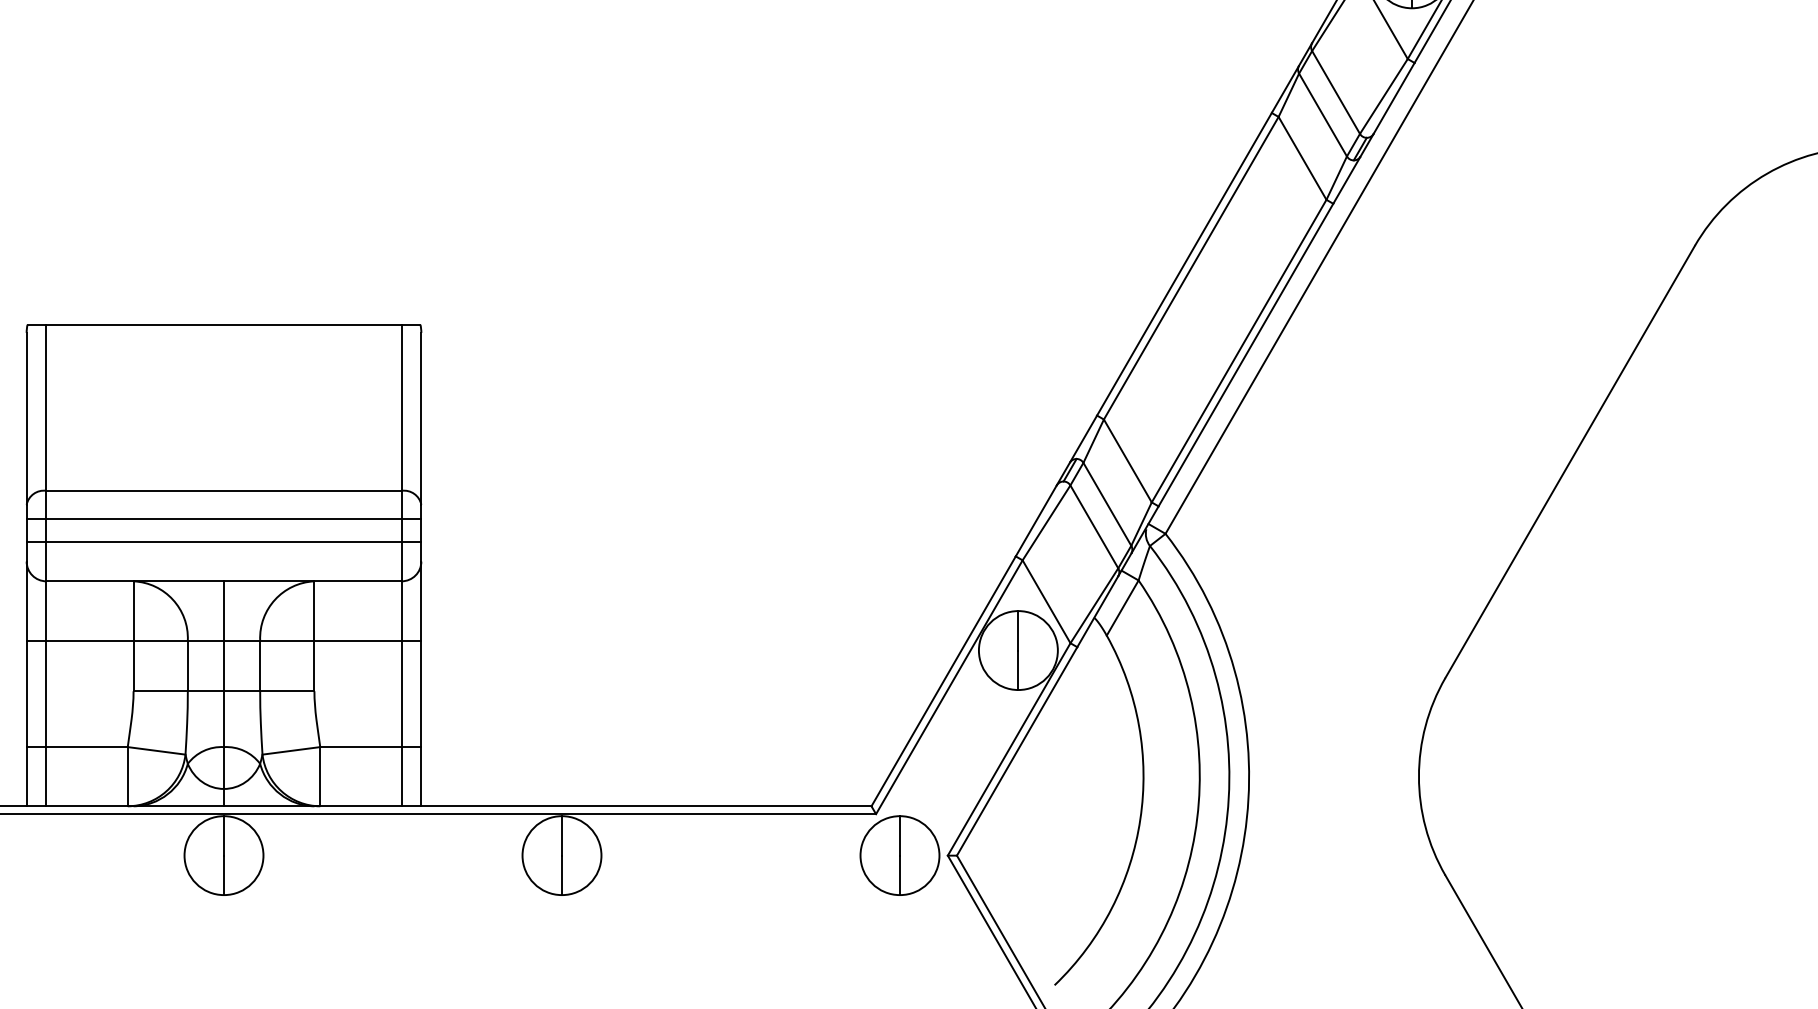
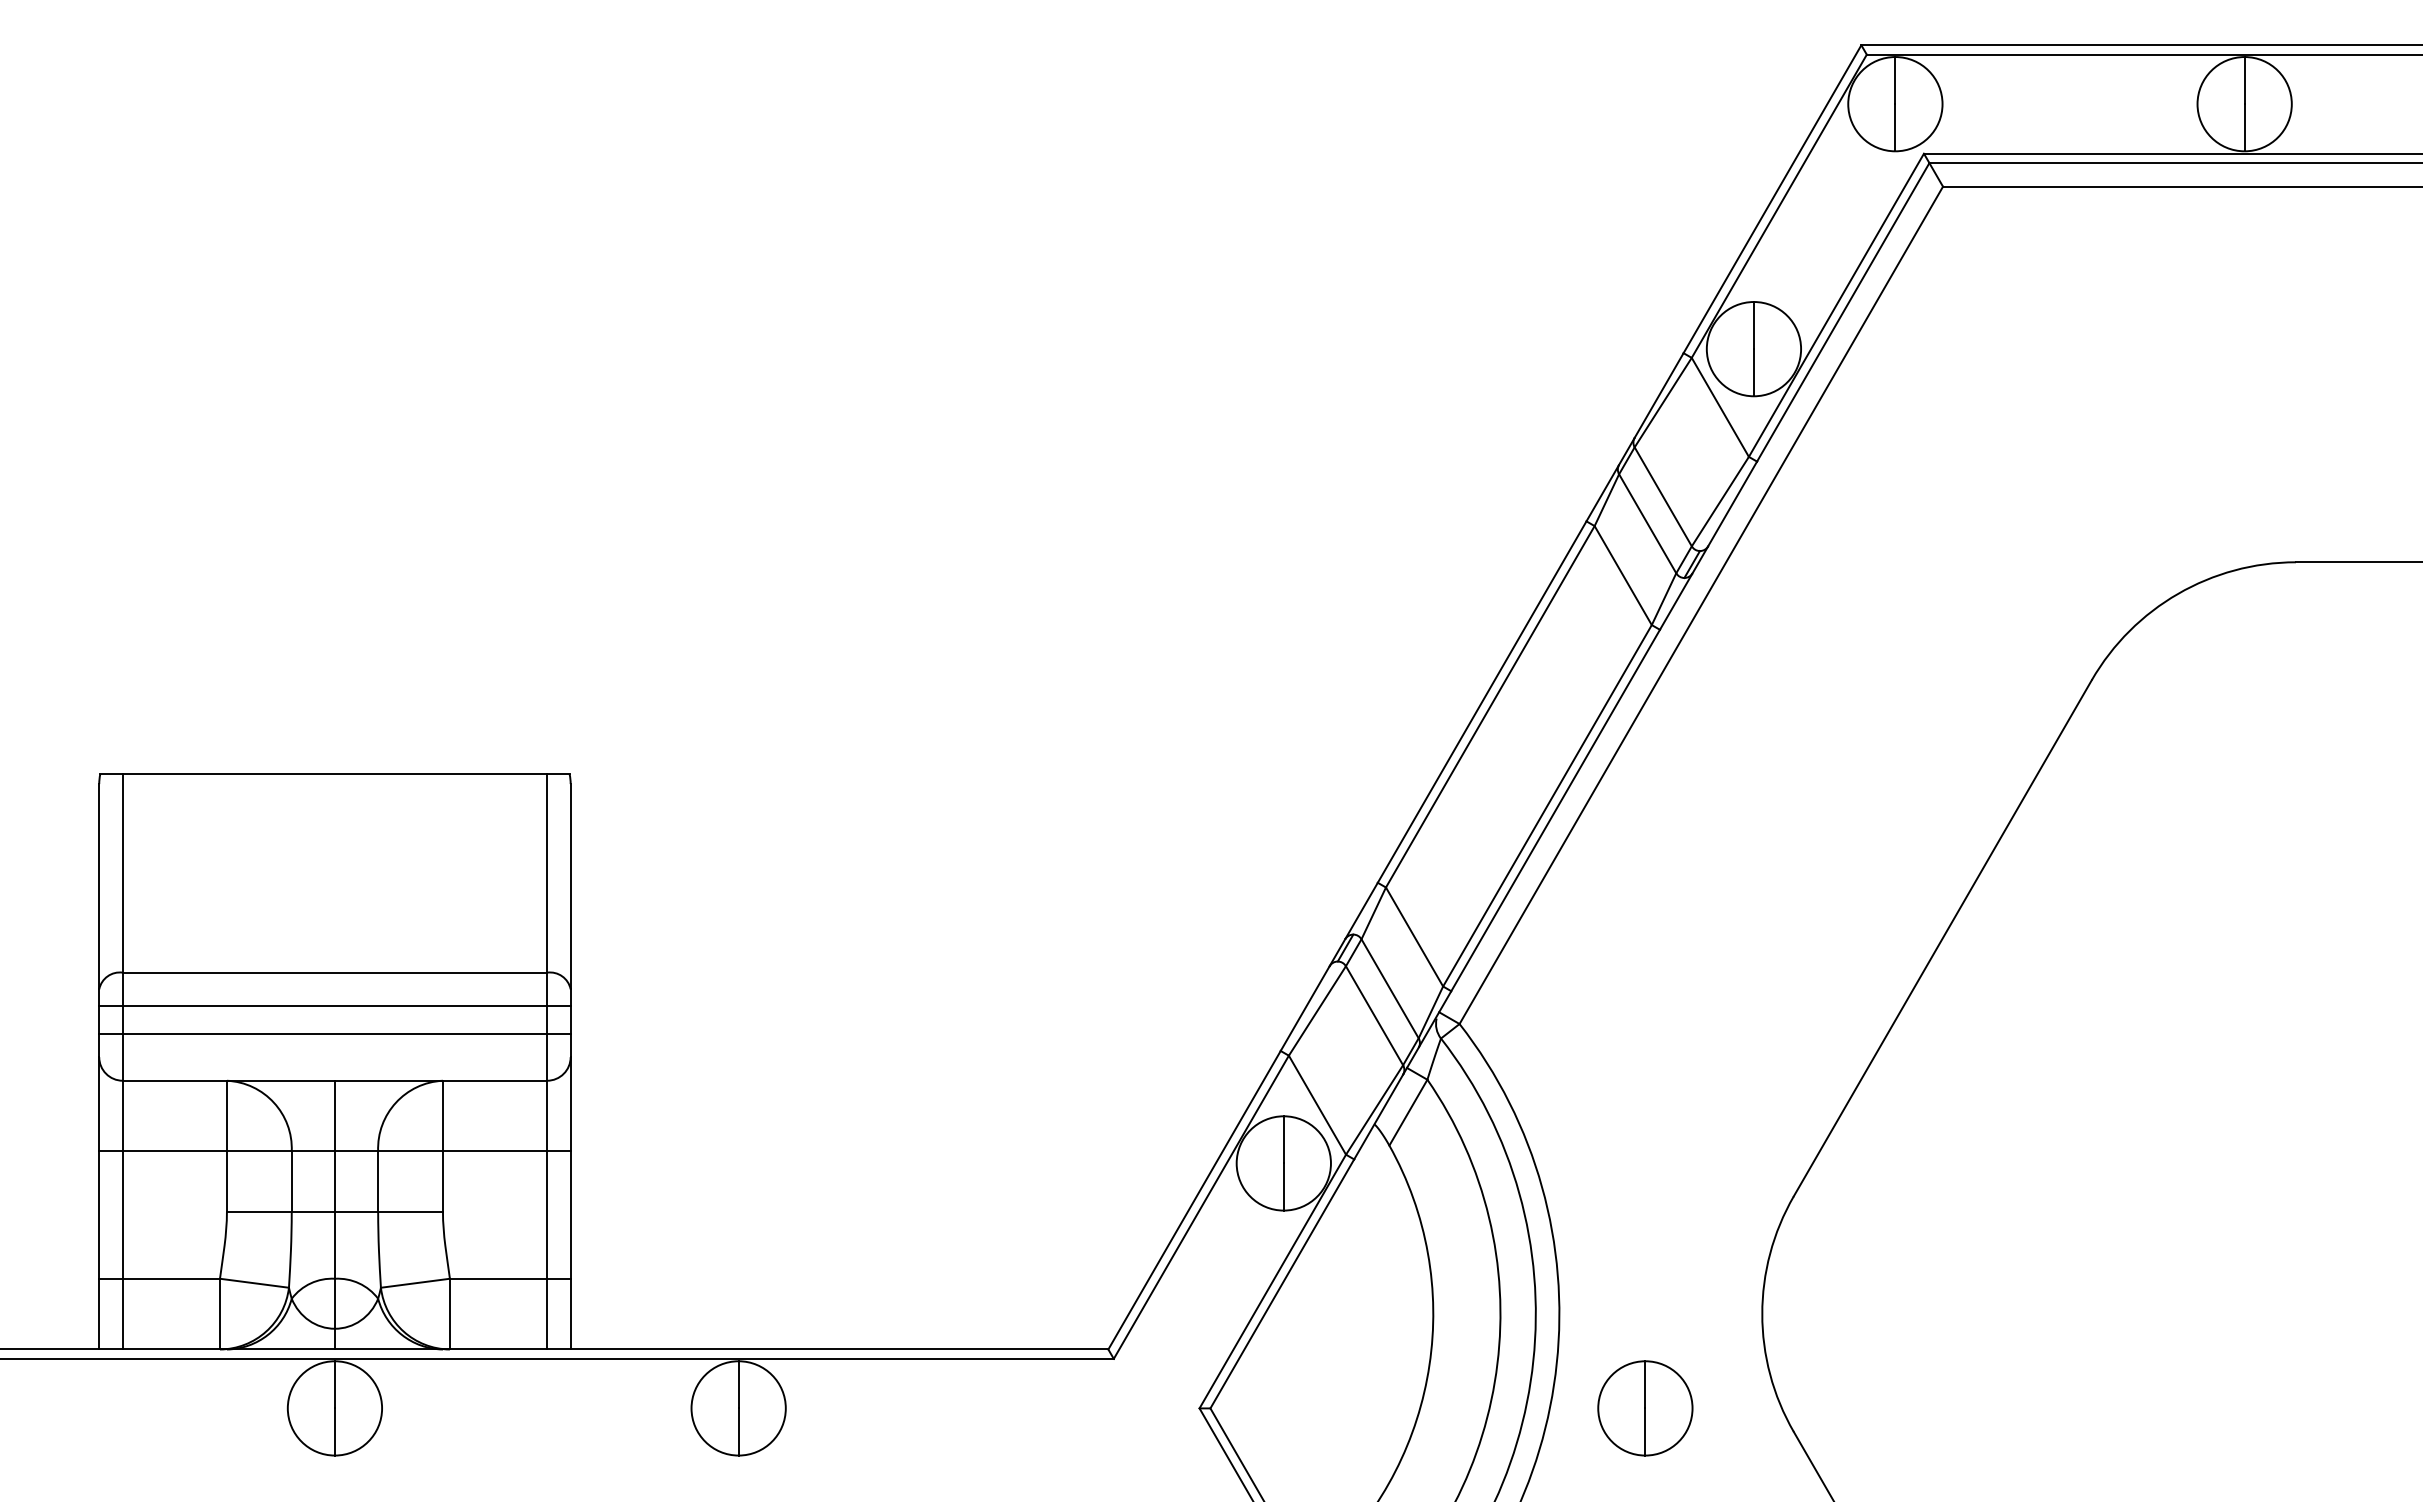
part: (900, 855) -> (1645, 1408), moved

